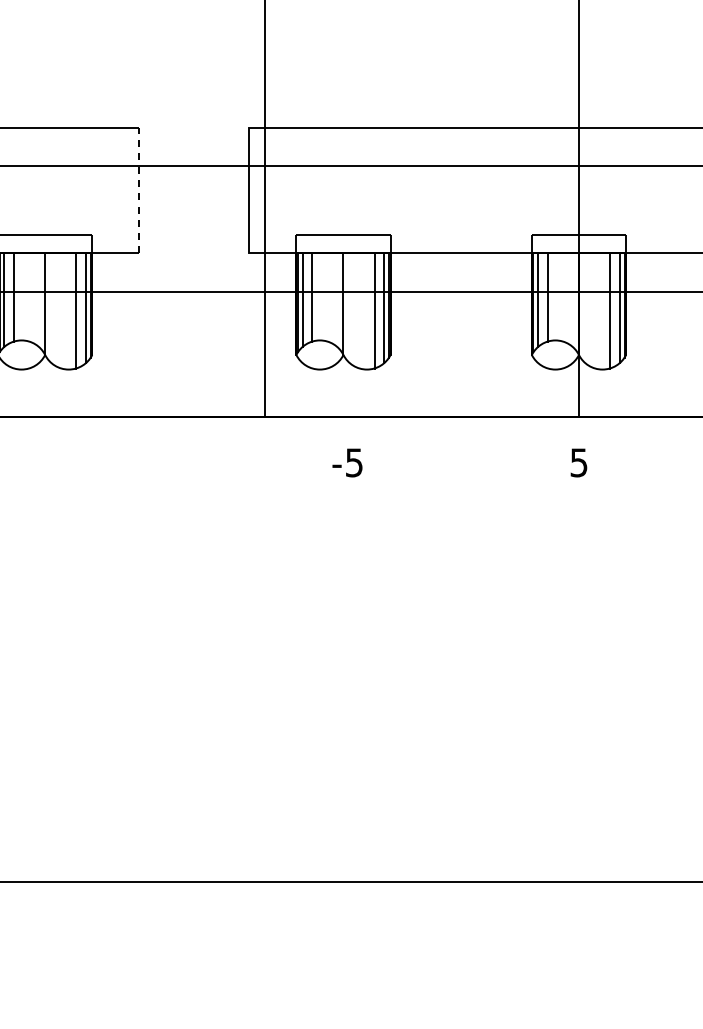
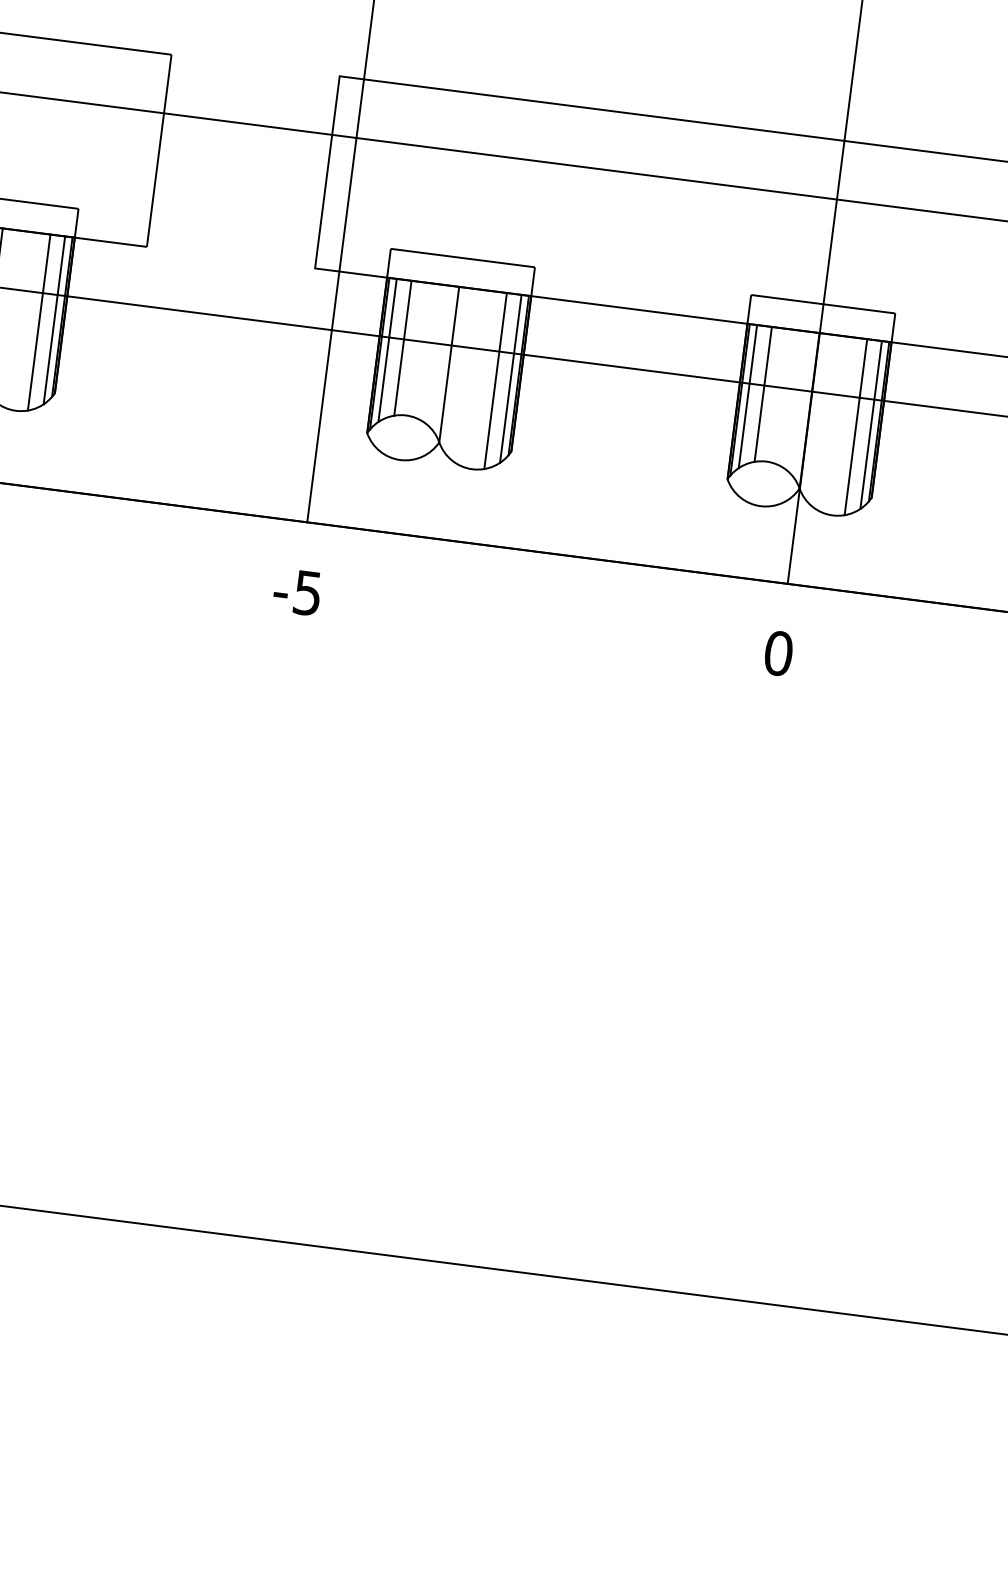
line: (139, 190) -> (159, 150), dashed -> solid
text: (347, 462) -> (297, 591), moved
text: (578, 462) -> (777, 652), 5 -> 0

